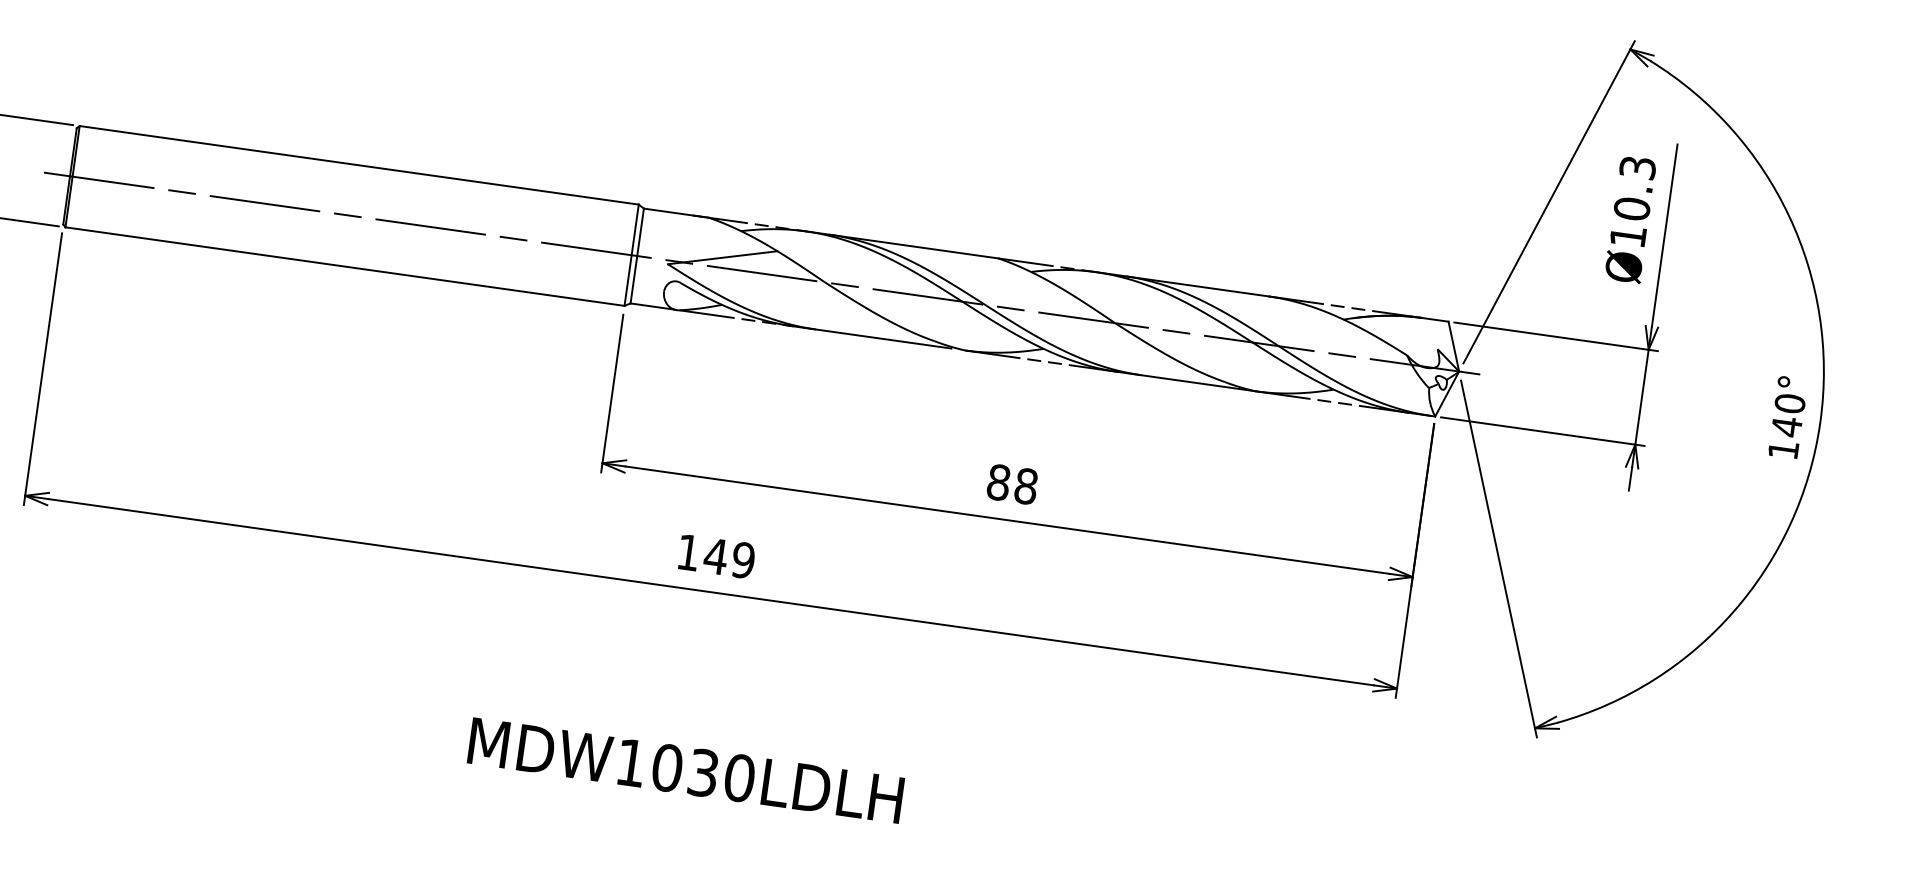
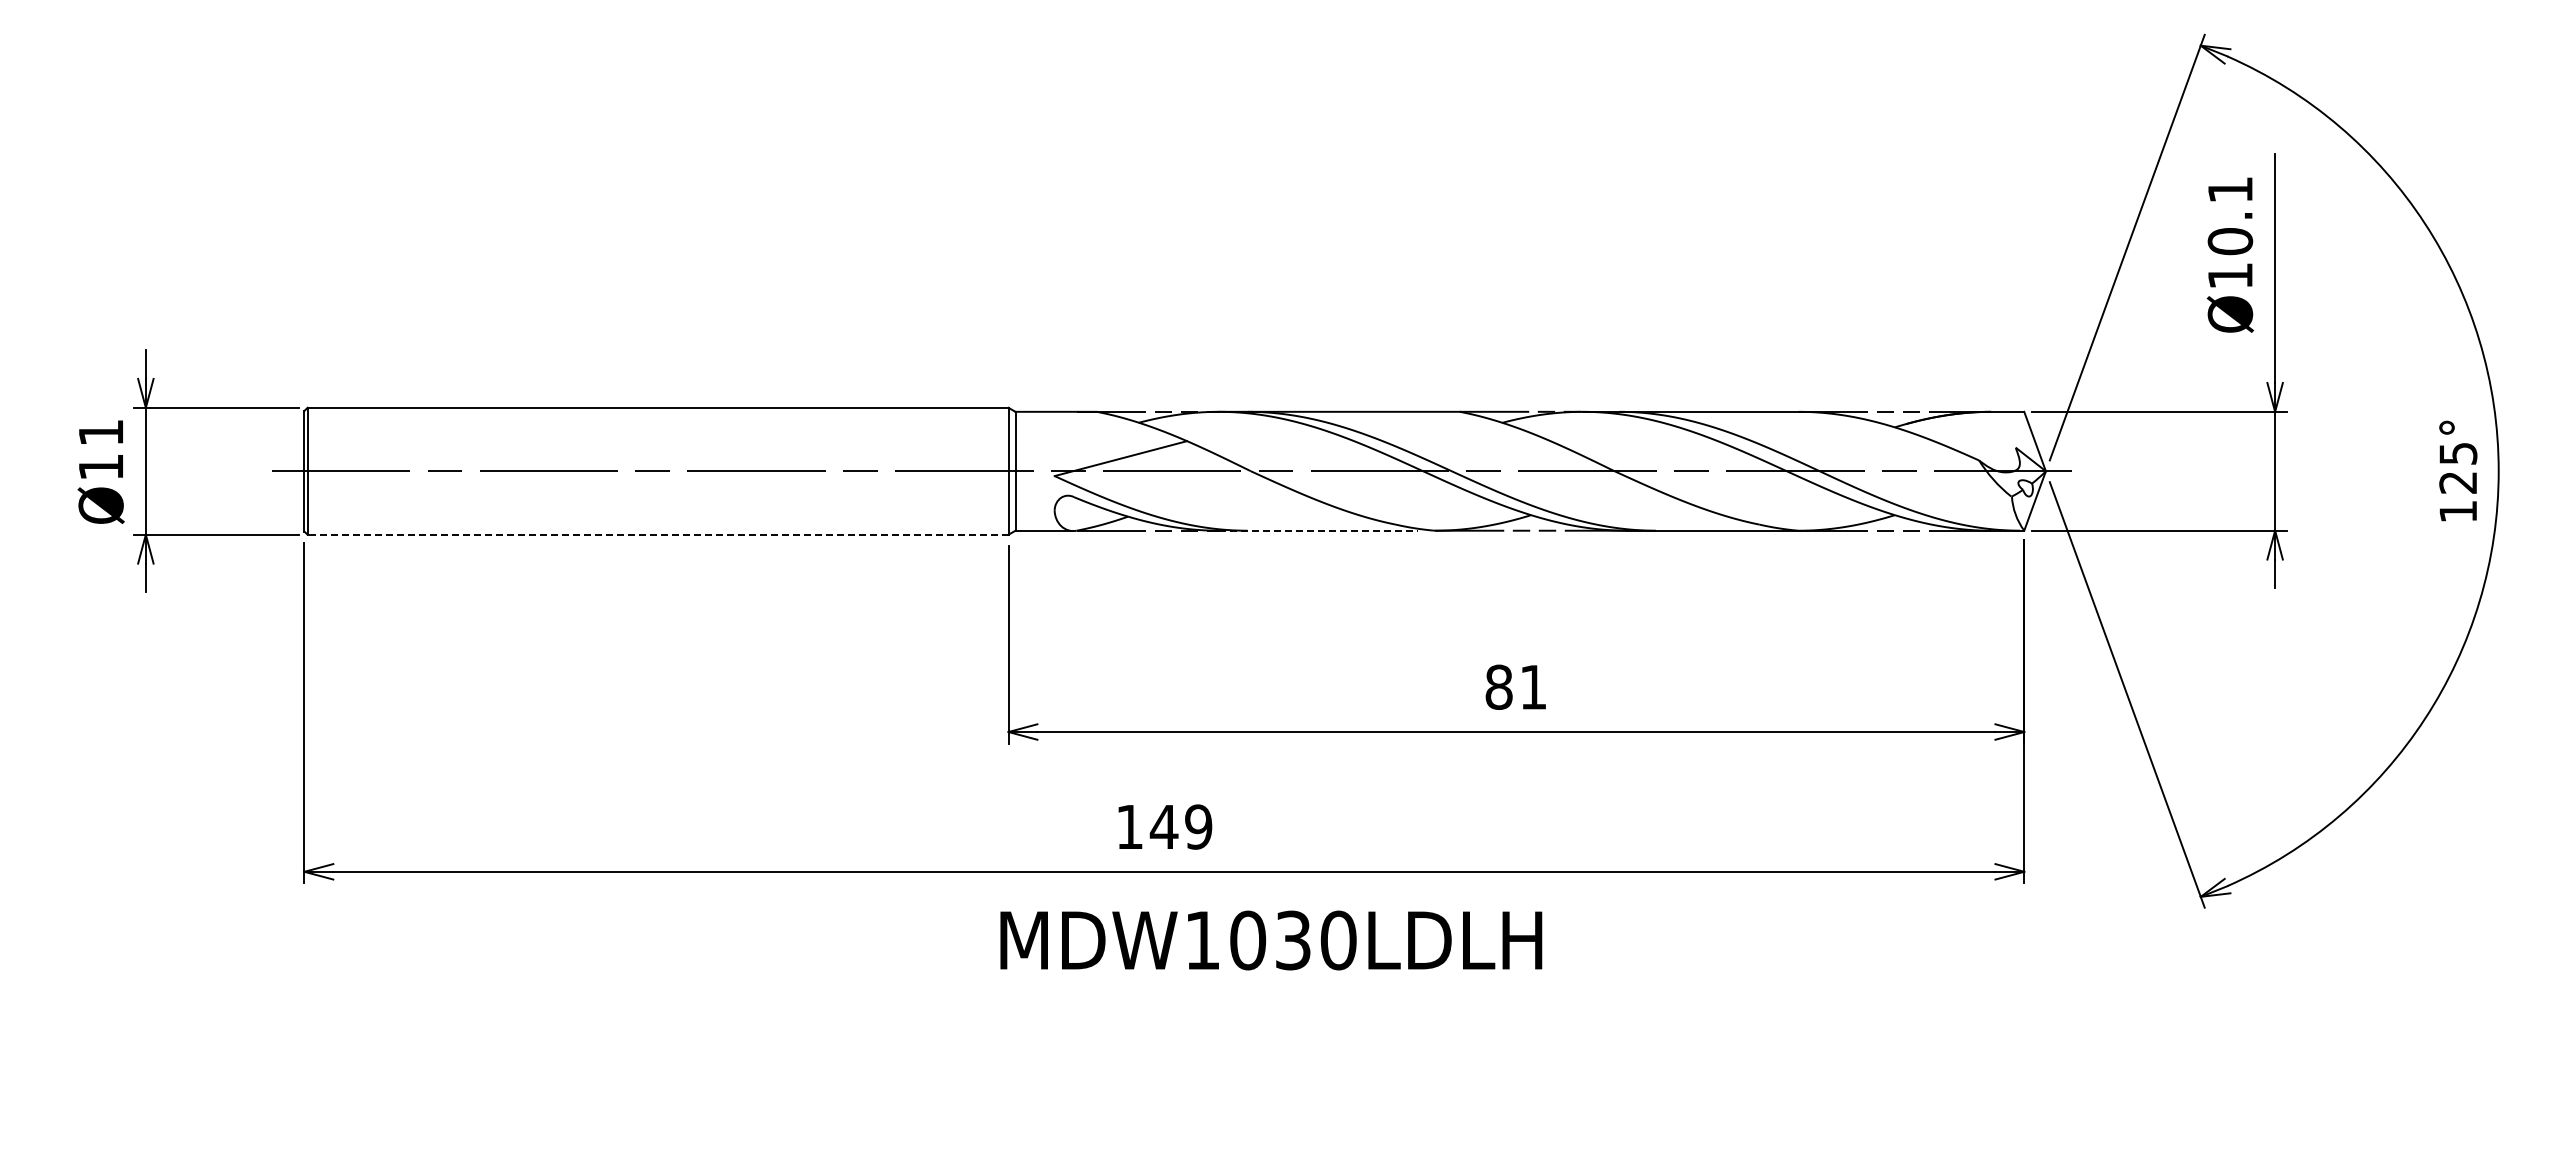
text: (1637, 167) -> (2230, 189), Ø10.3 -> Ø10.1
line: (344, 266) -> (657, 534), solid -> dashed
line: (872, 337) -> (1318, 530), solid -> dashed
text: (1788, 415) -> (2458, 468), 140° -> 125°
text: (1026, 485) -> (1533, 686), 88 -> 81
text: (686, 770) -> (1271, 940), moved

